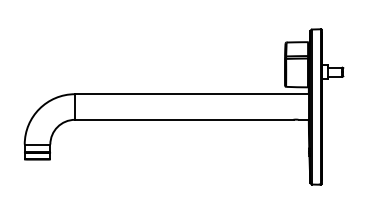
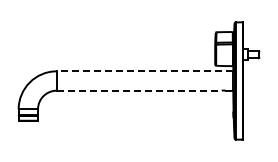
line: (191, 94) -> (144, 71), solid -> dashed
line: (184, 119) -> (139, 90), solid -> dashed

